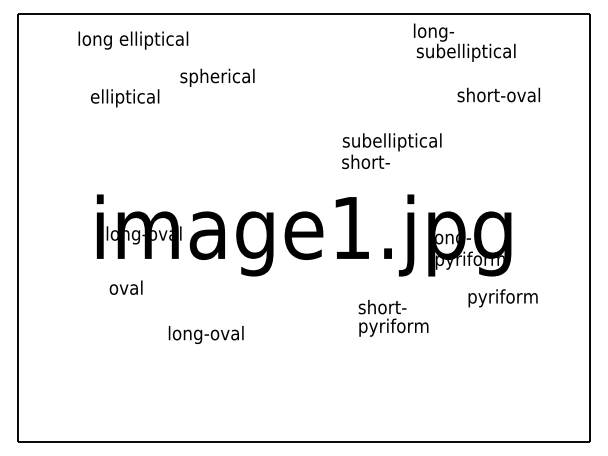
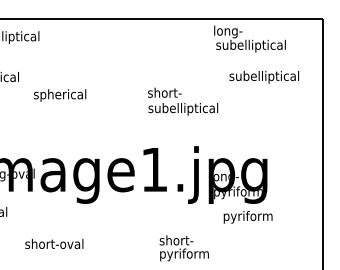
text: (464, 42) -> (249, 38), moved
text: (217, 77) -> (60, 95), moved
text: (511, 96) -> (267, 77), short-oval -> subelliptical
text: (365, 161) -> (164, 92), moved
text: (502, 298) -> (247, 217), moved
text: (393, 318) -> (184, 248), moved
text: (209, 334) -> (54, 244), long-oval -> short-oval

